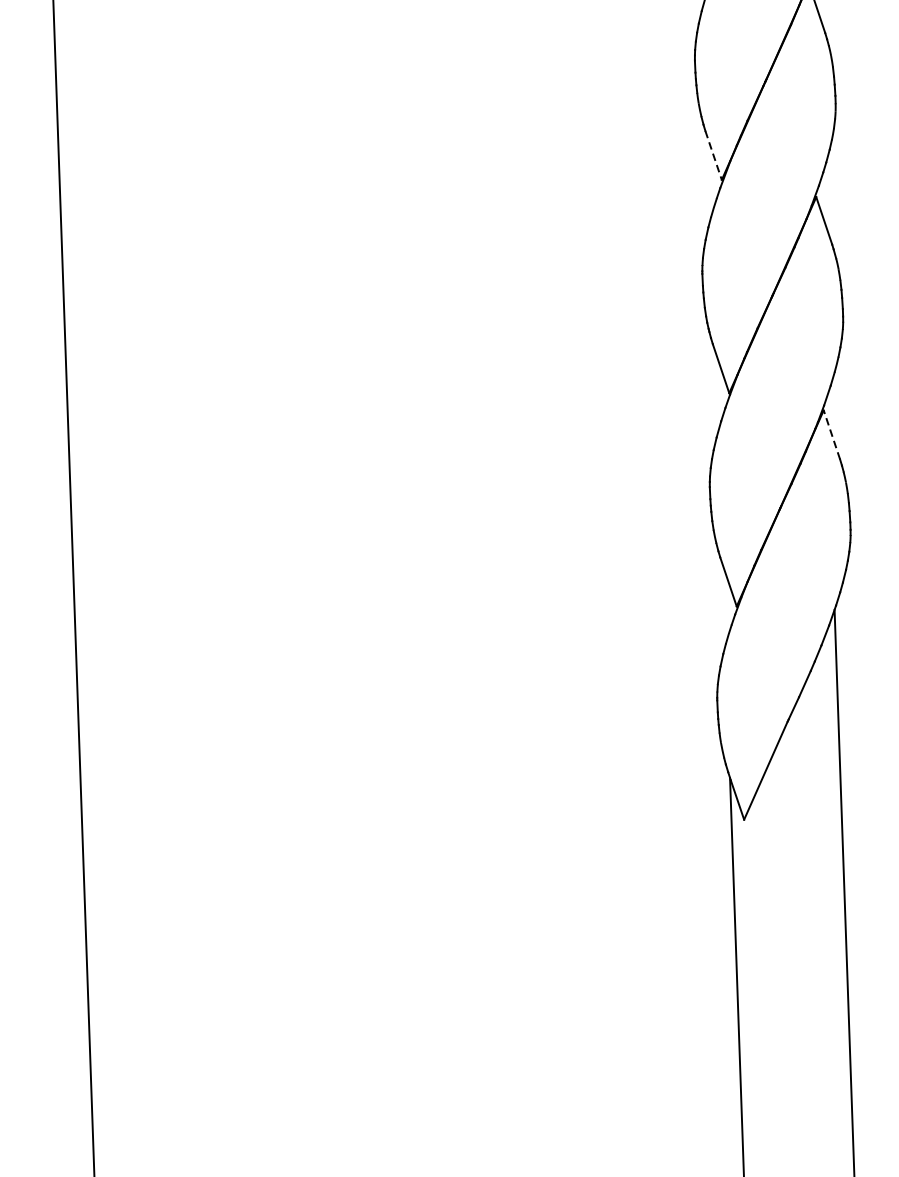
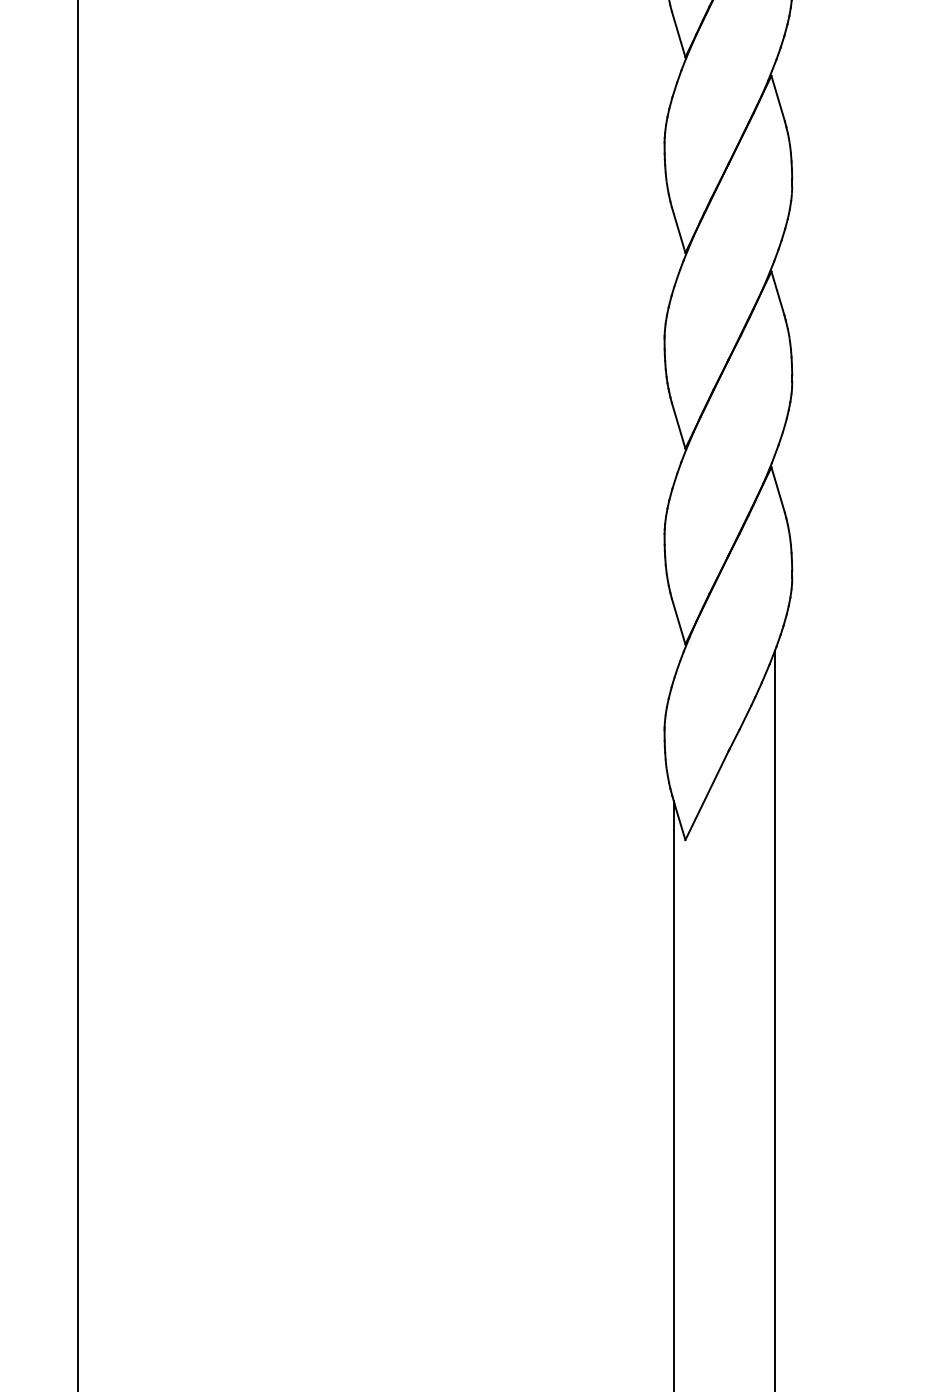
line: (713, 155) -> (678, 230), dashed -> solid
line: (832, 435) -> (778, 490), dashed -> solid

